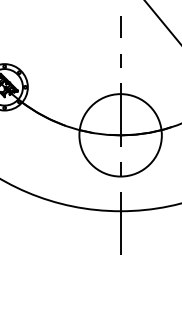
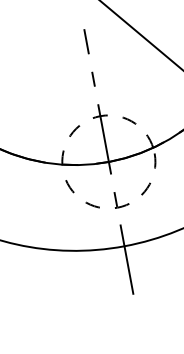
circle: (120, 135) -> (108, 162), solid -> dashed

